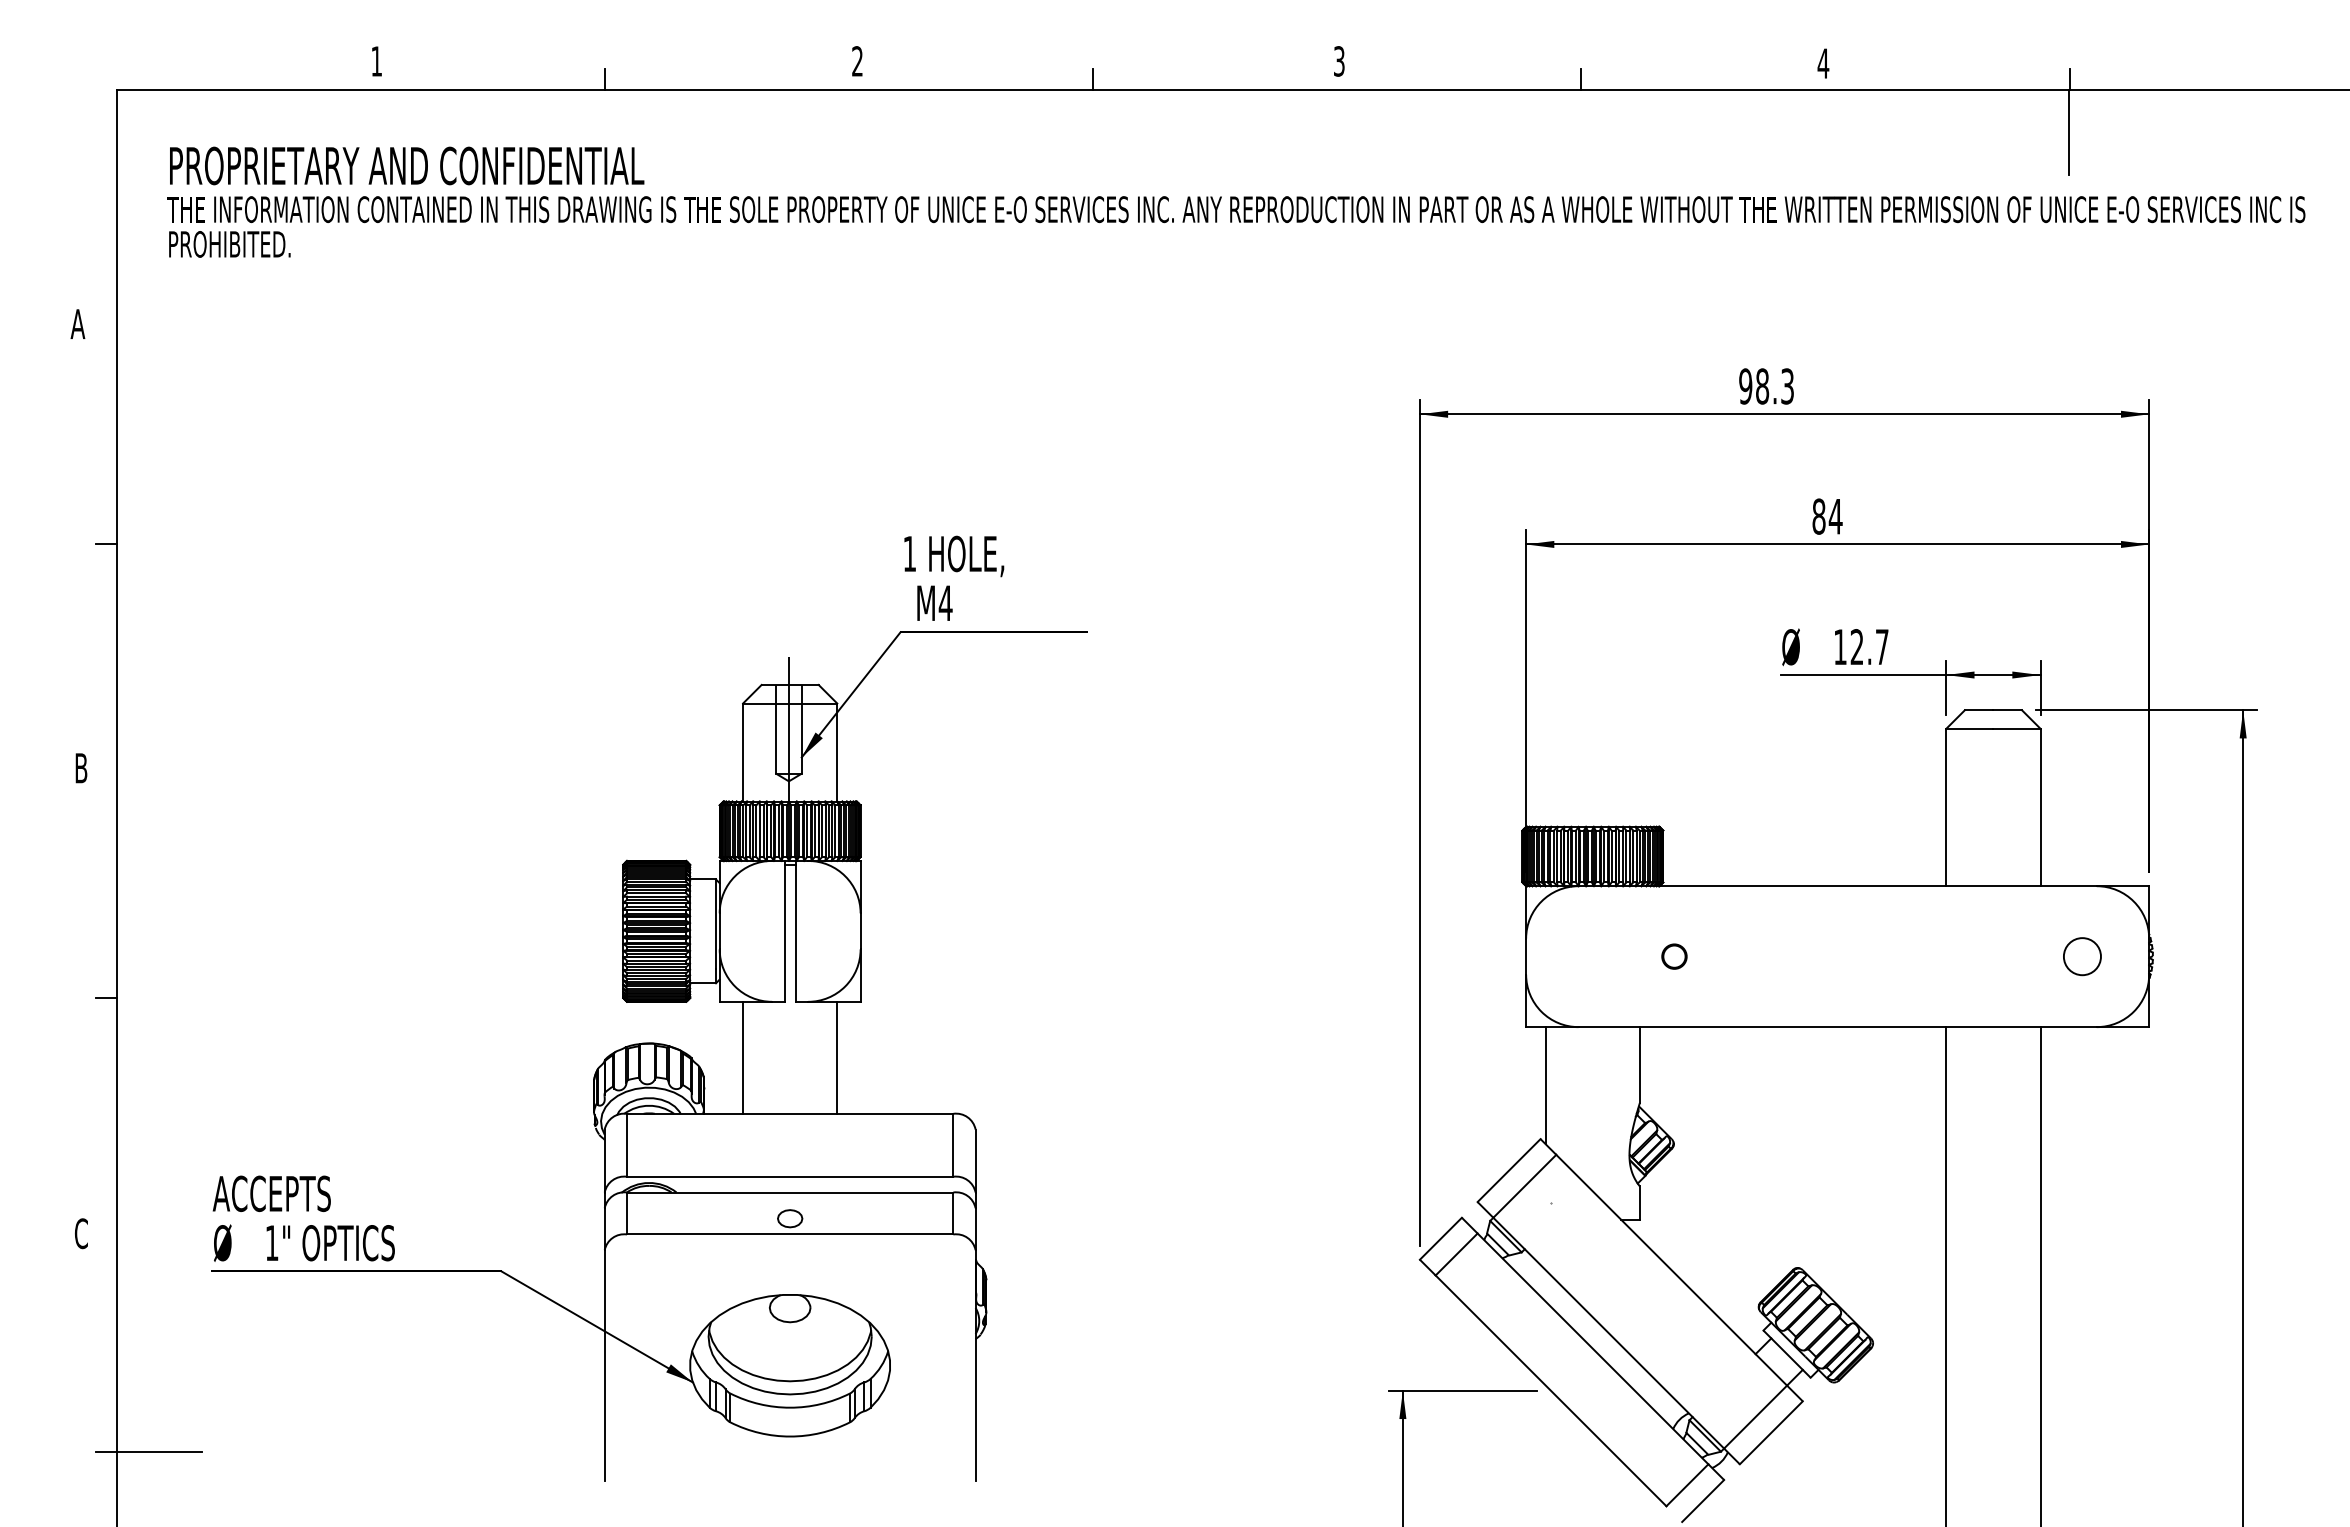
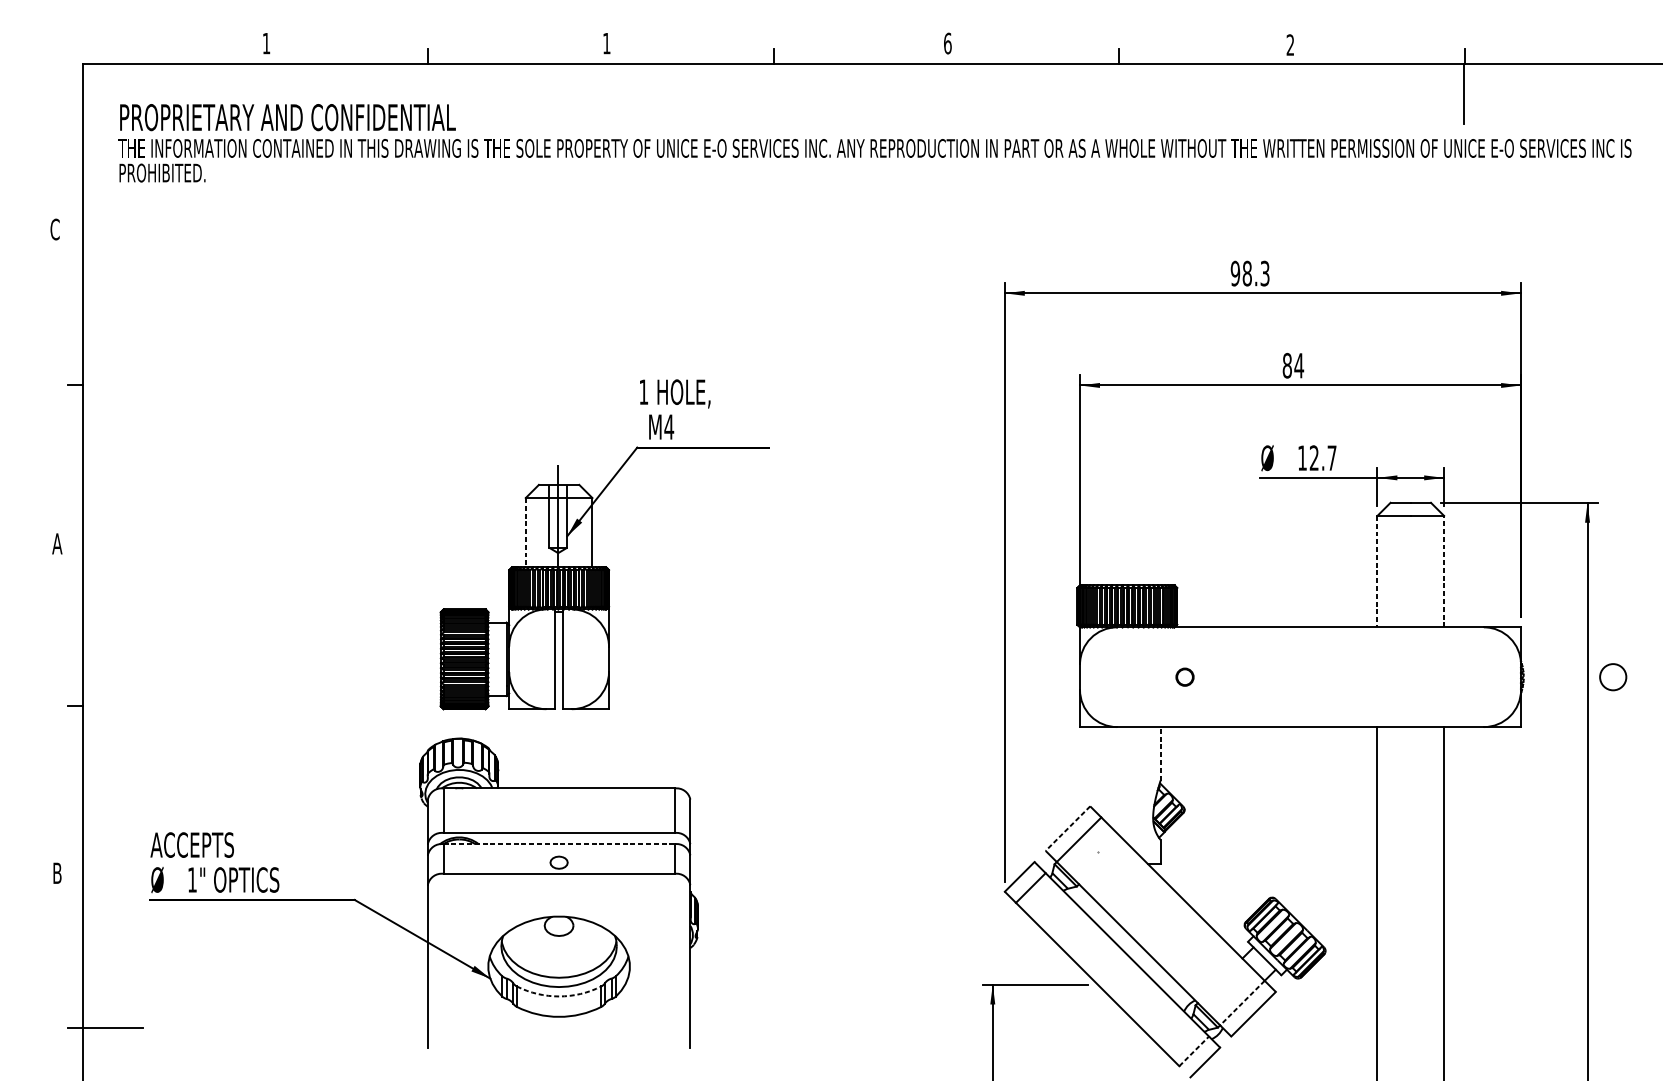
text: (857, 61) -> (606, 43), 2 -> 1
text: (1338, 61) -> (947, 43), 3 -> 6
text: (1823, 63) -> (1290, 45), 4 -> 2
text: (77, 323) -> (54, 229), A -> C
line: (743, 753) -> (526, 533), solid -> dashed
text: (81, 768) -> (57, 544), B -> A
line: (1946, 807) -> (1377, 571), solid -> dashed
line: (2040, 807) -> (1444, 571), solid -> dashed
circle: (2082, 956) -> (1613, 677), moved
line: (743, 1057) -> (526, 748), removed
line: (837, 1057) -> (592, 748), removed
line: (1639, 1064) -> (1160, 753), solid -> dashed
line: (1545, 1085) -> (1093, 768), removed
line: (1509, 1170) -> (1068, 828), solid -> dashed
line: (790, 1192) -> (559, 844), solid -> dashed
text: (80, 1233) -> (56, 873), C -> B
arc: (790, 1407) -> (559, 996), solid -> dashed
line: (1755, 1417) -> (1242, 1003), solid -> dashed
line: (1687, 1485) -> (1194, 1051), solid -> dashed

